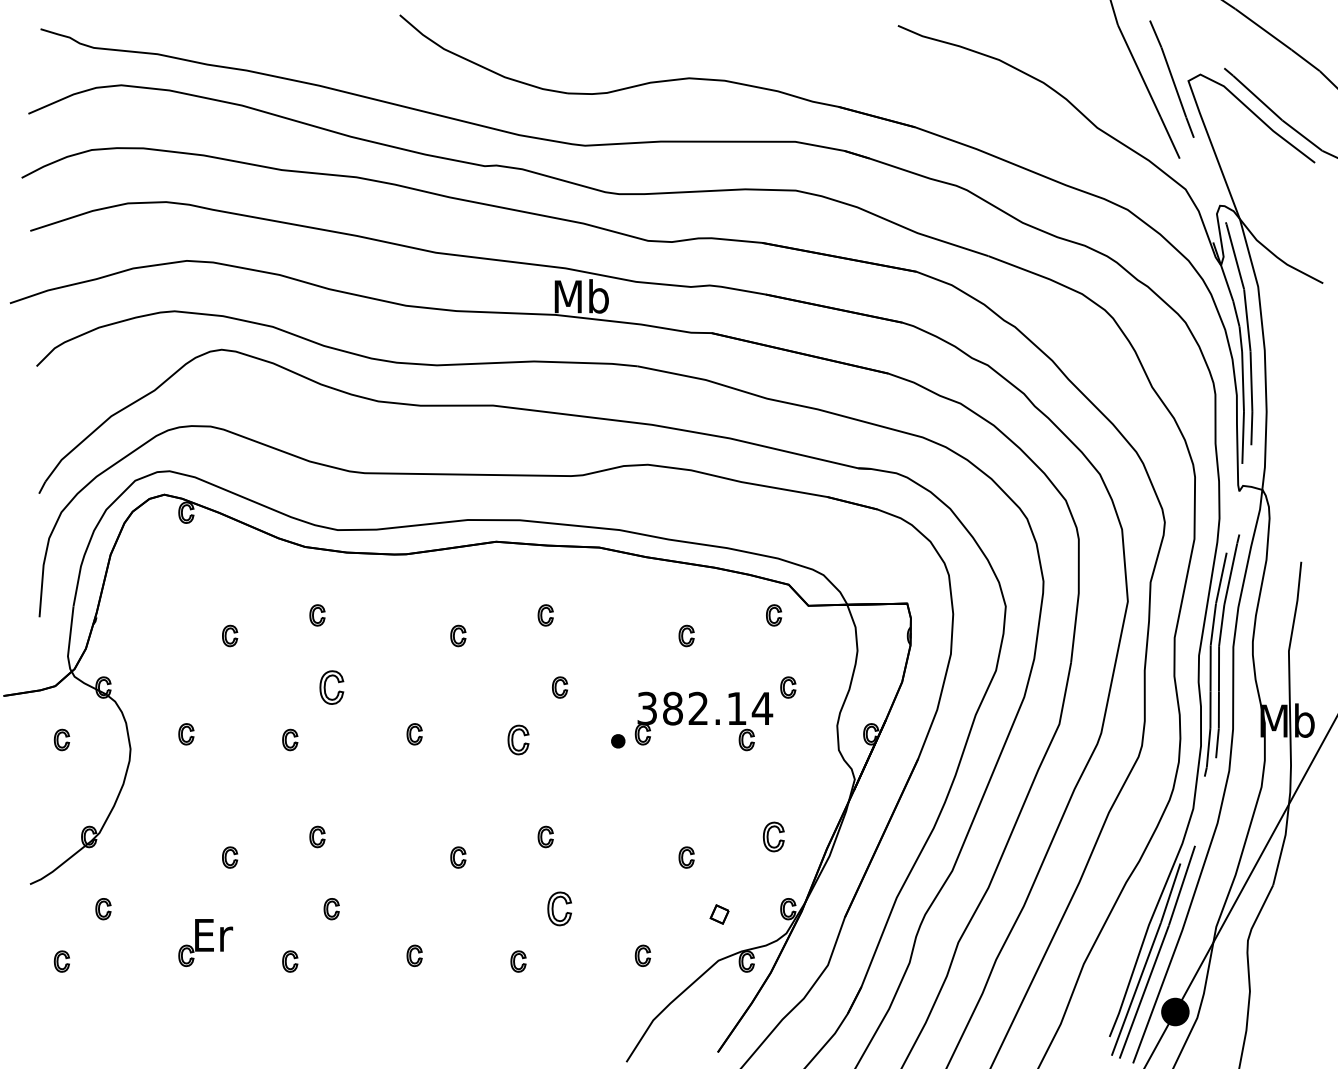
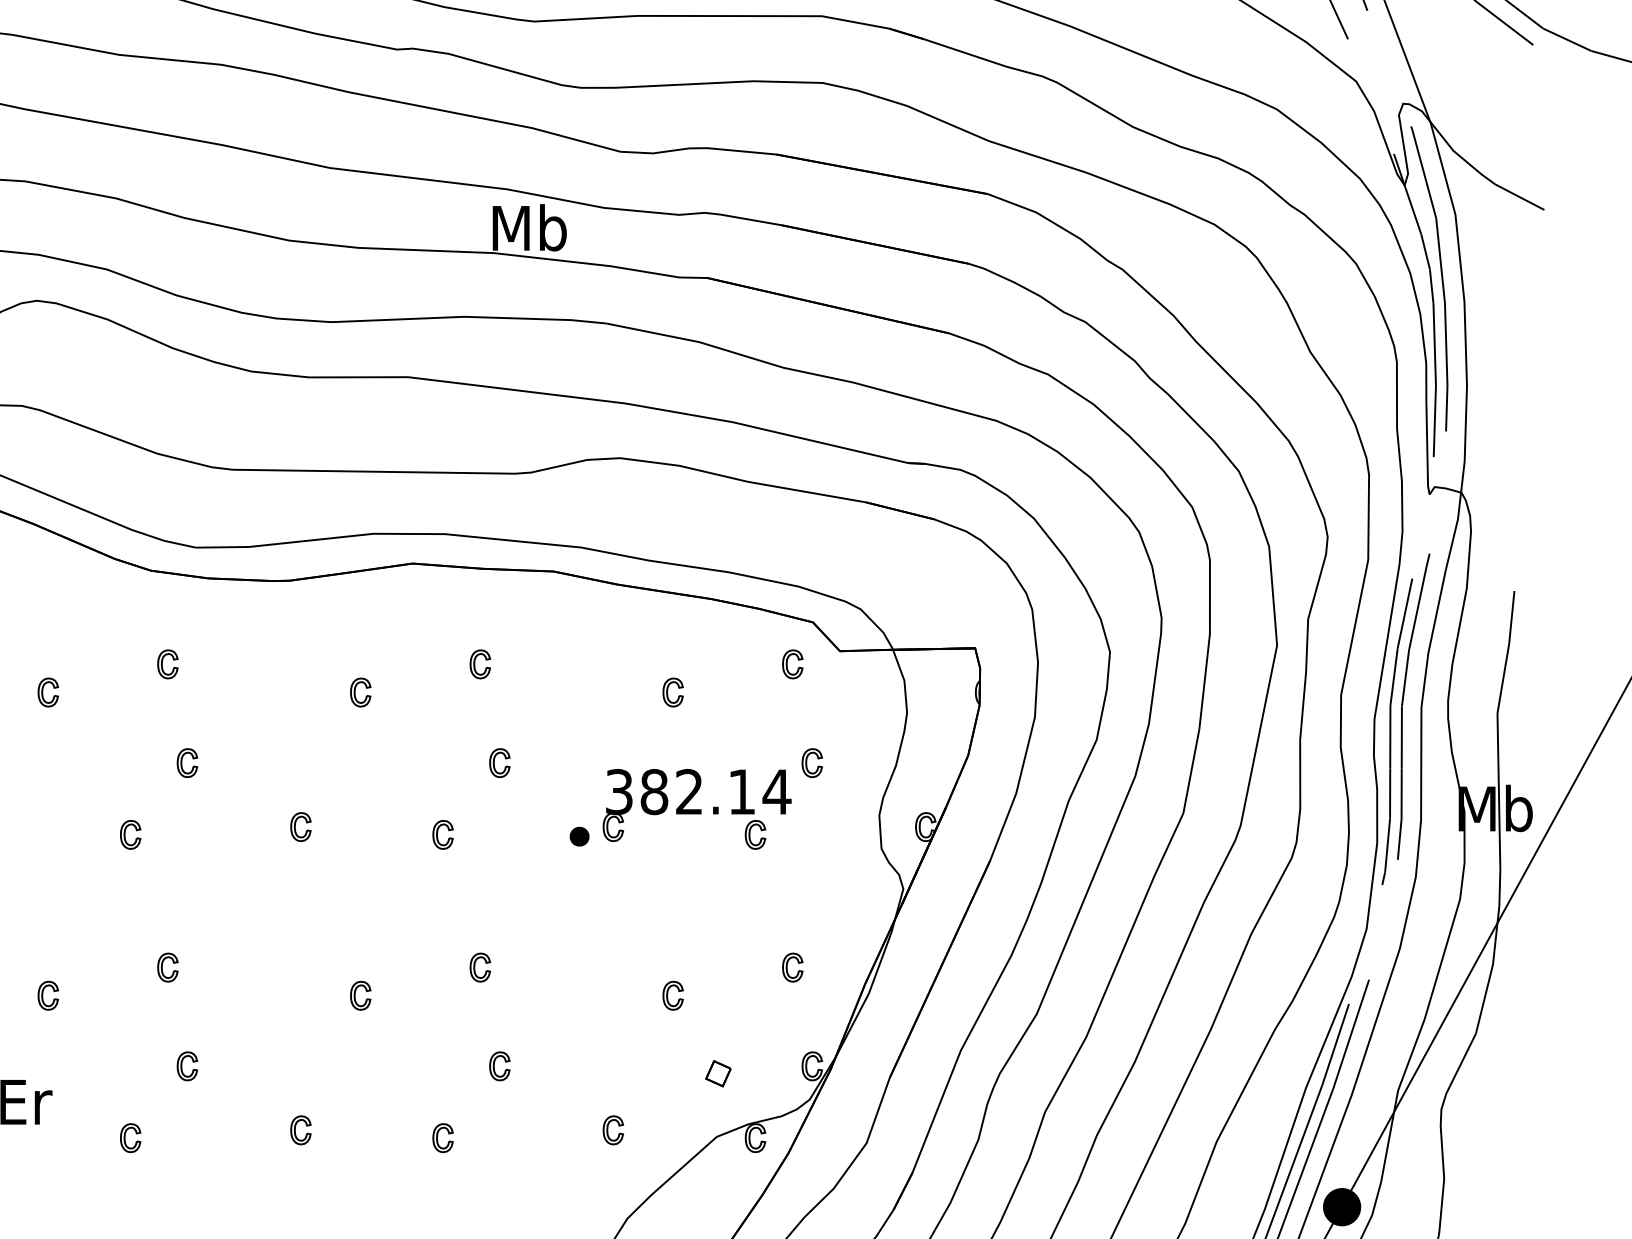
part: (331, 687) -> (187, 763), size x0.62
part: (518, 739) -> (443, 834), size x0.71
part: (774, 836) -> (793, 966), size x0.71
part: (560, 909) -> (500, 1066), size x0.62

